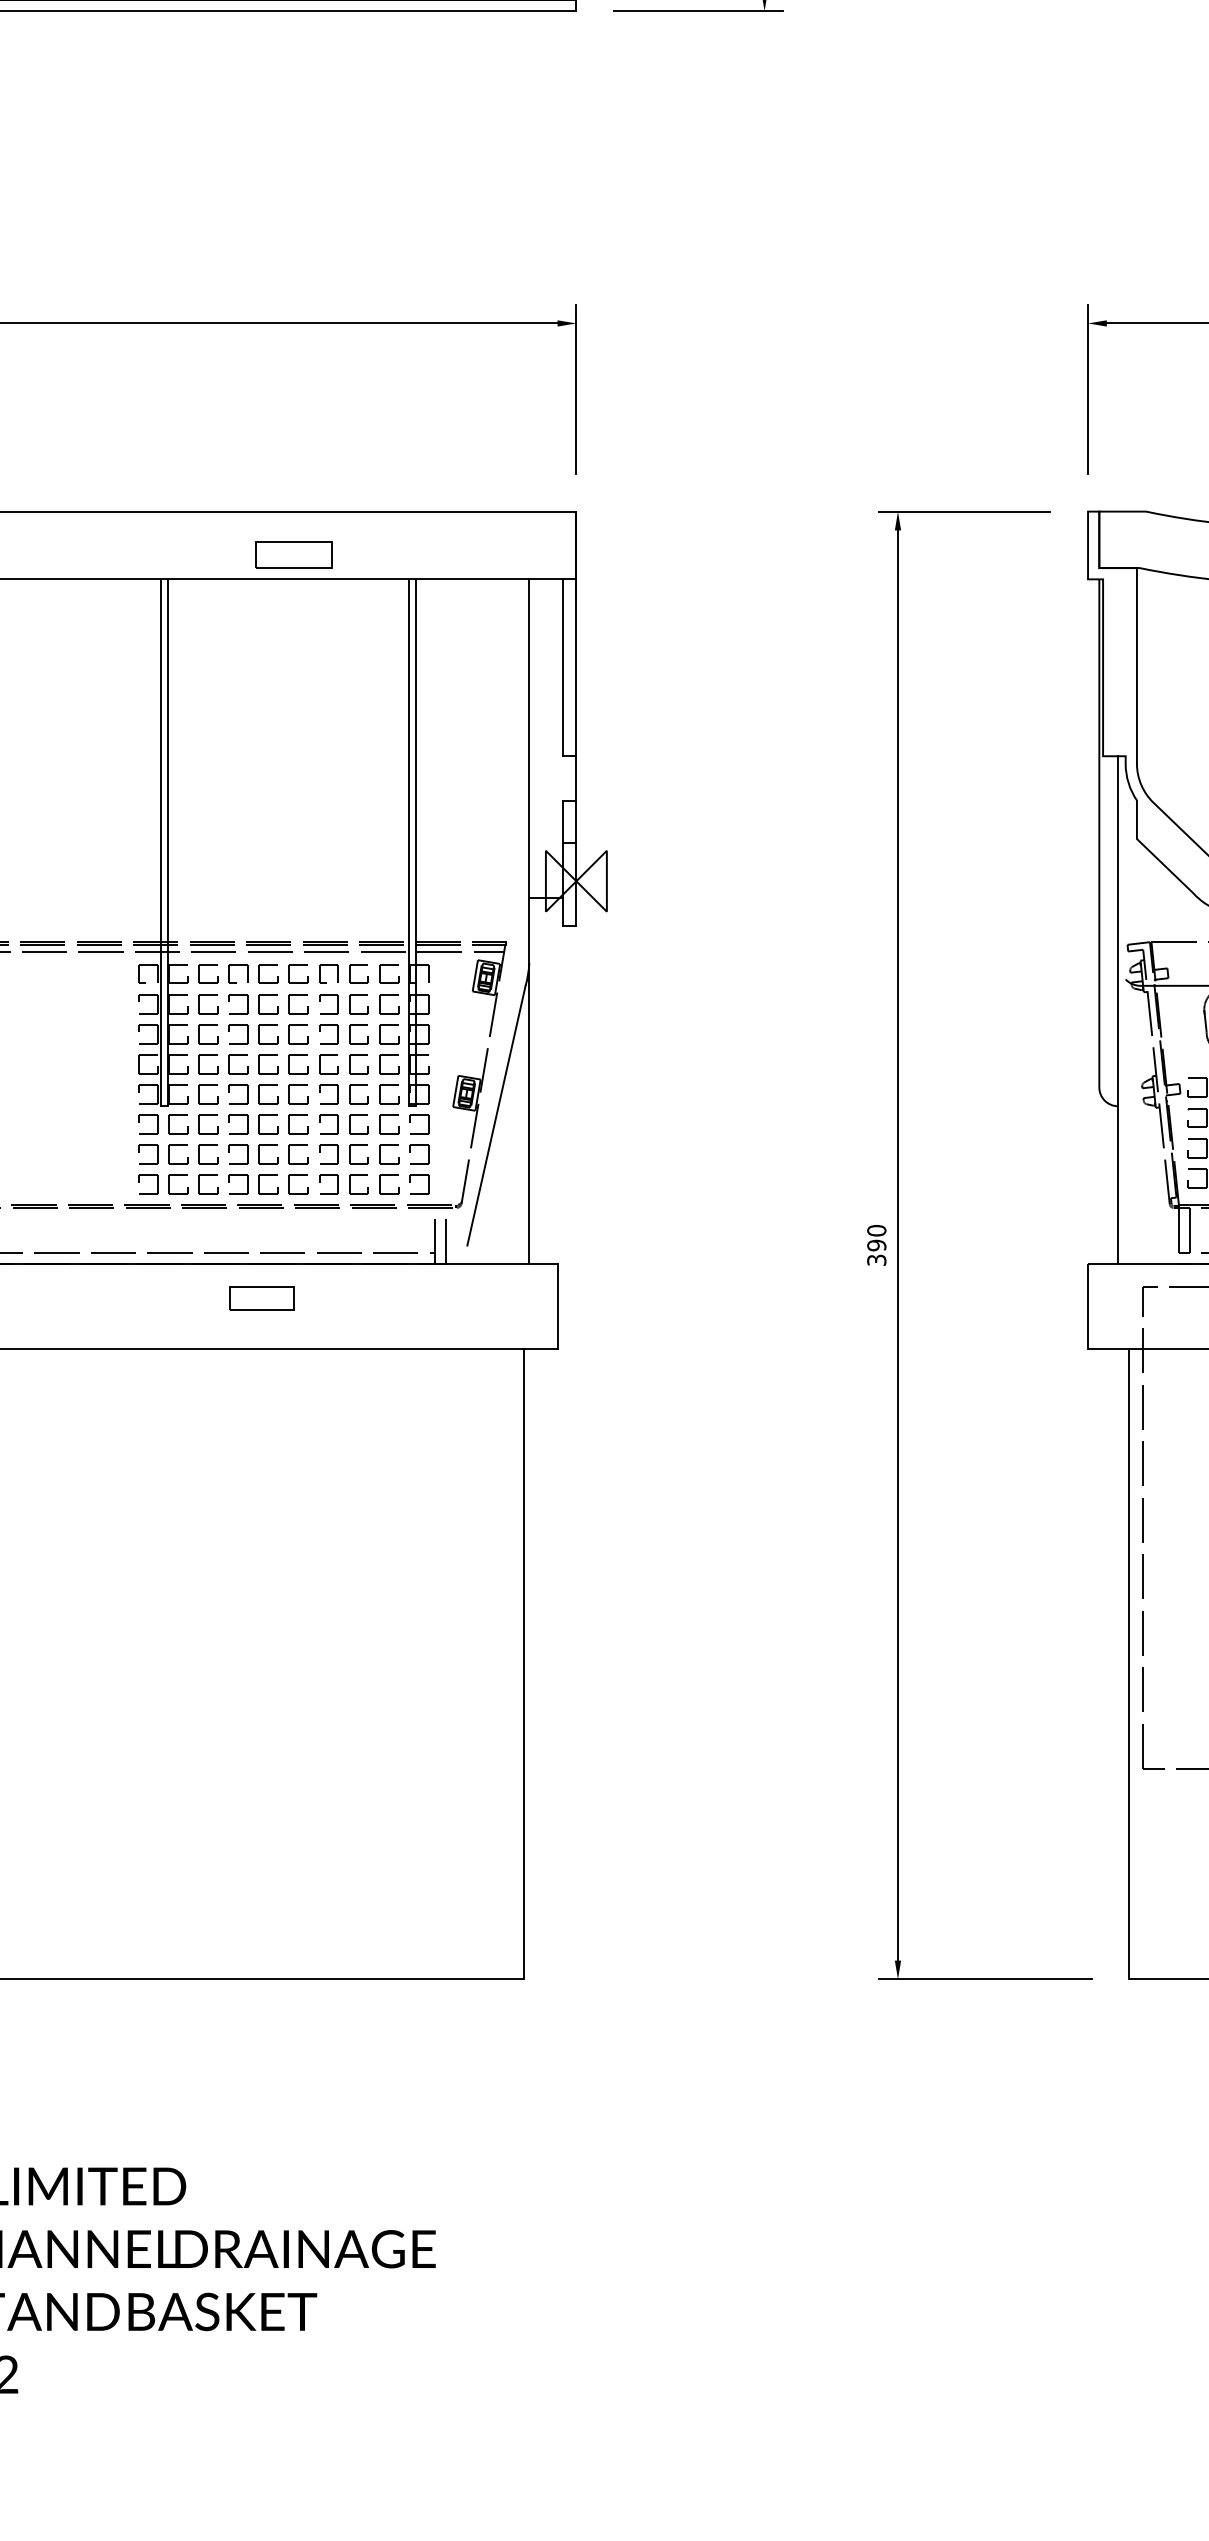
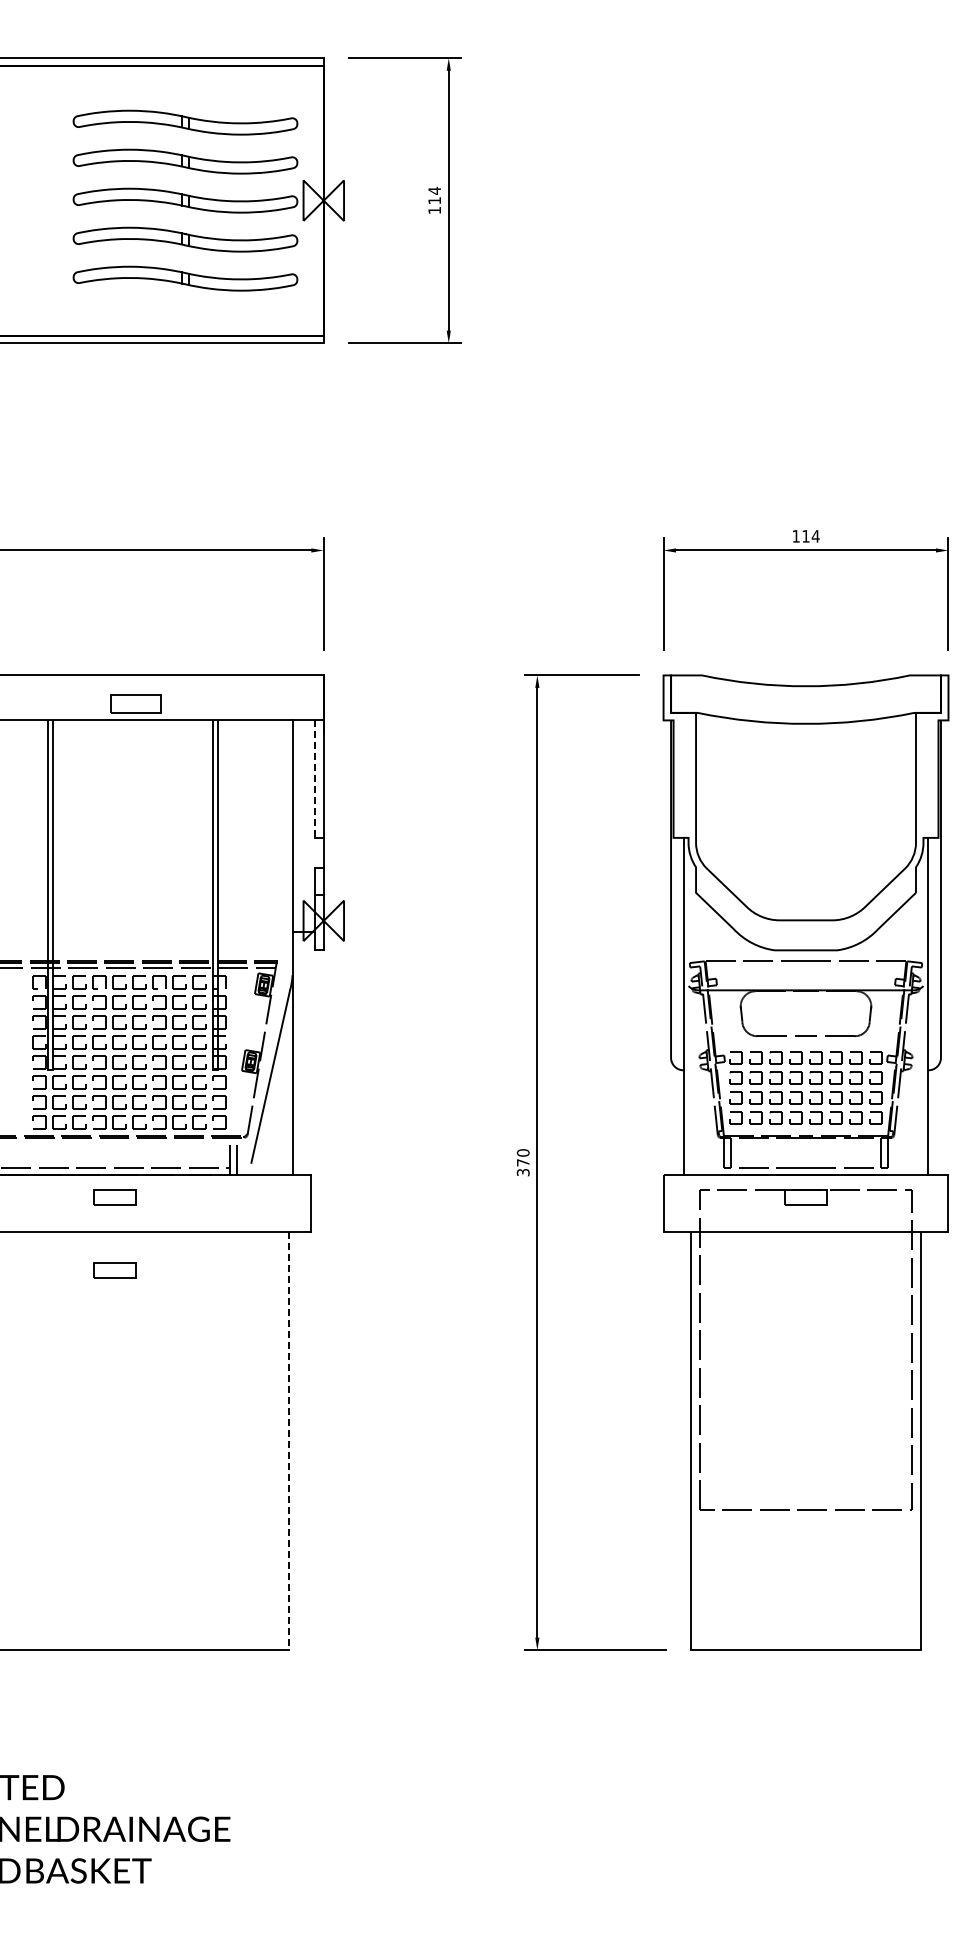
line: (563, 668) -> (315, 779), solid -> dashed
text: (875, 1245) -> (522, 1162), 390 -> 370
part: (261, 1407) -> (114, 1270), added
line: (523, 1665) -> (288, 1441), solid -> dashed

